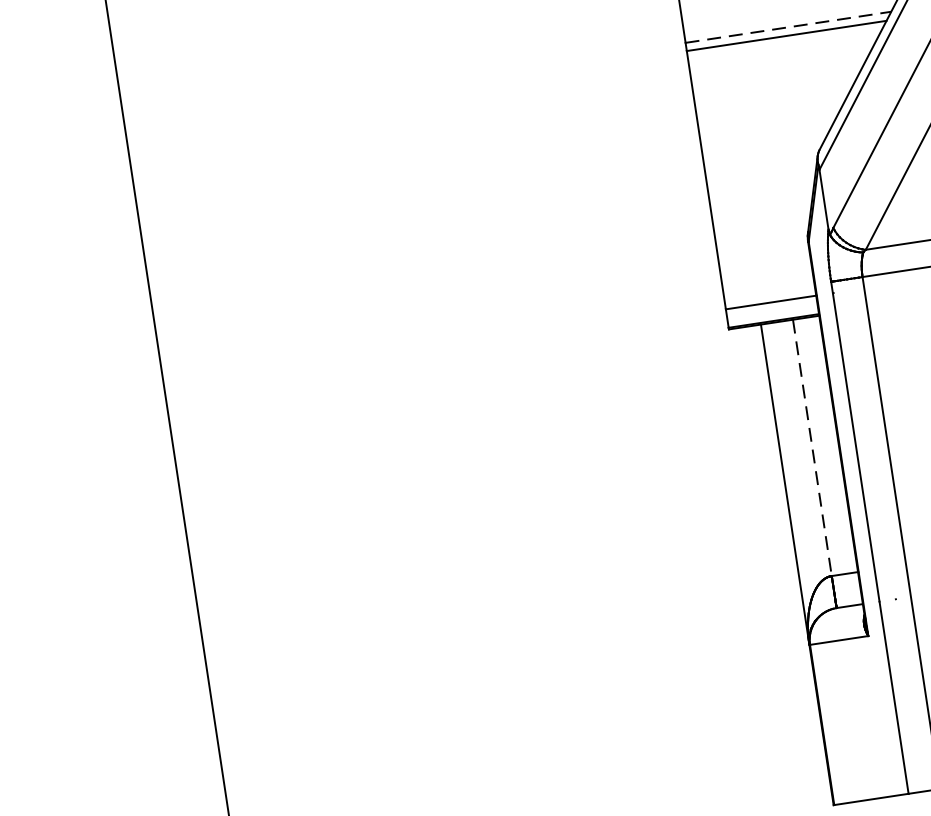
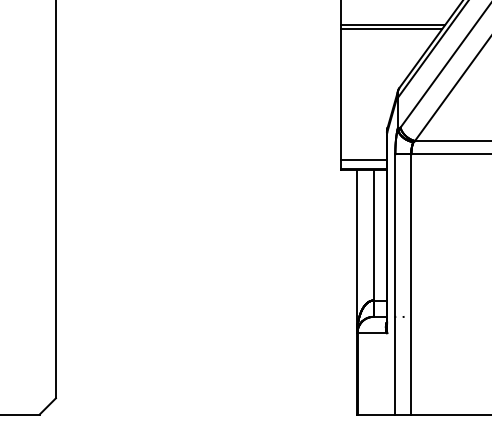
line: (788, 26) -> (393, 24), dashed -> solid
line: (812, 447) -> (373, 235), dashed -> solid

